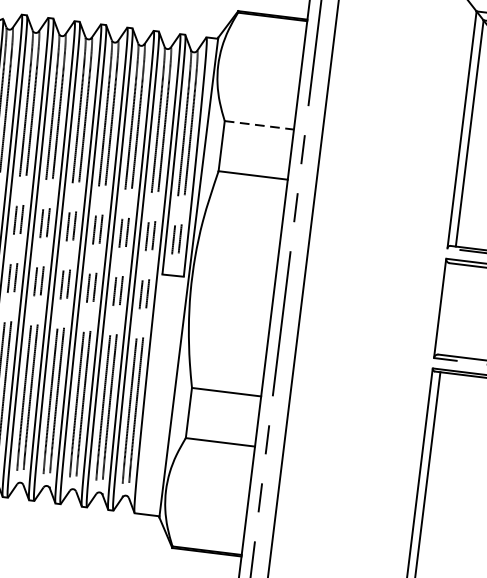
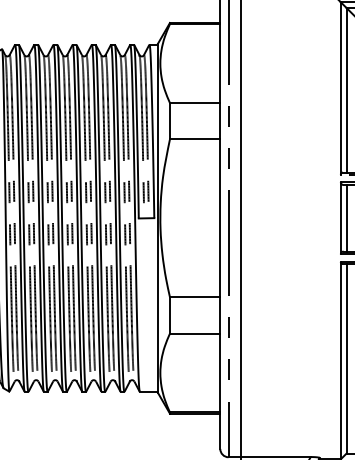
line: (259, 124) -> (195, 102), dashed -> solid
line: (447, 309) -> (346, 218), added

